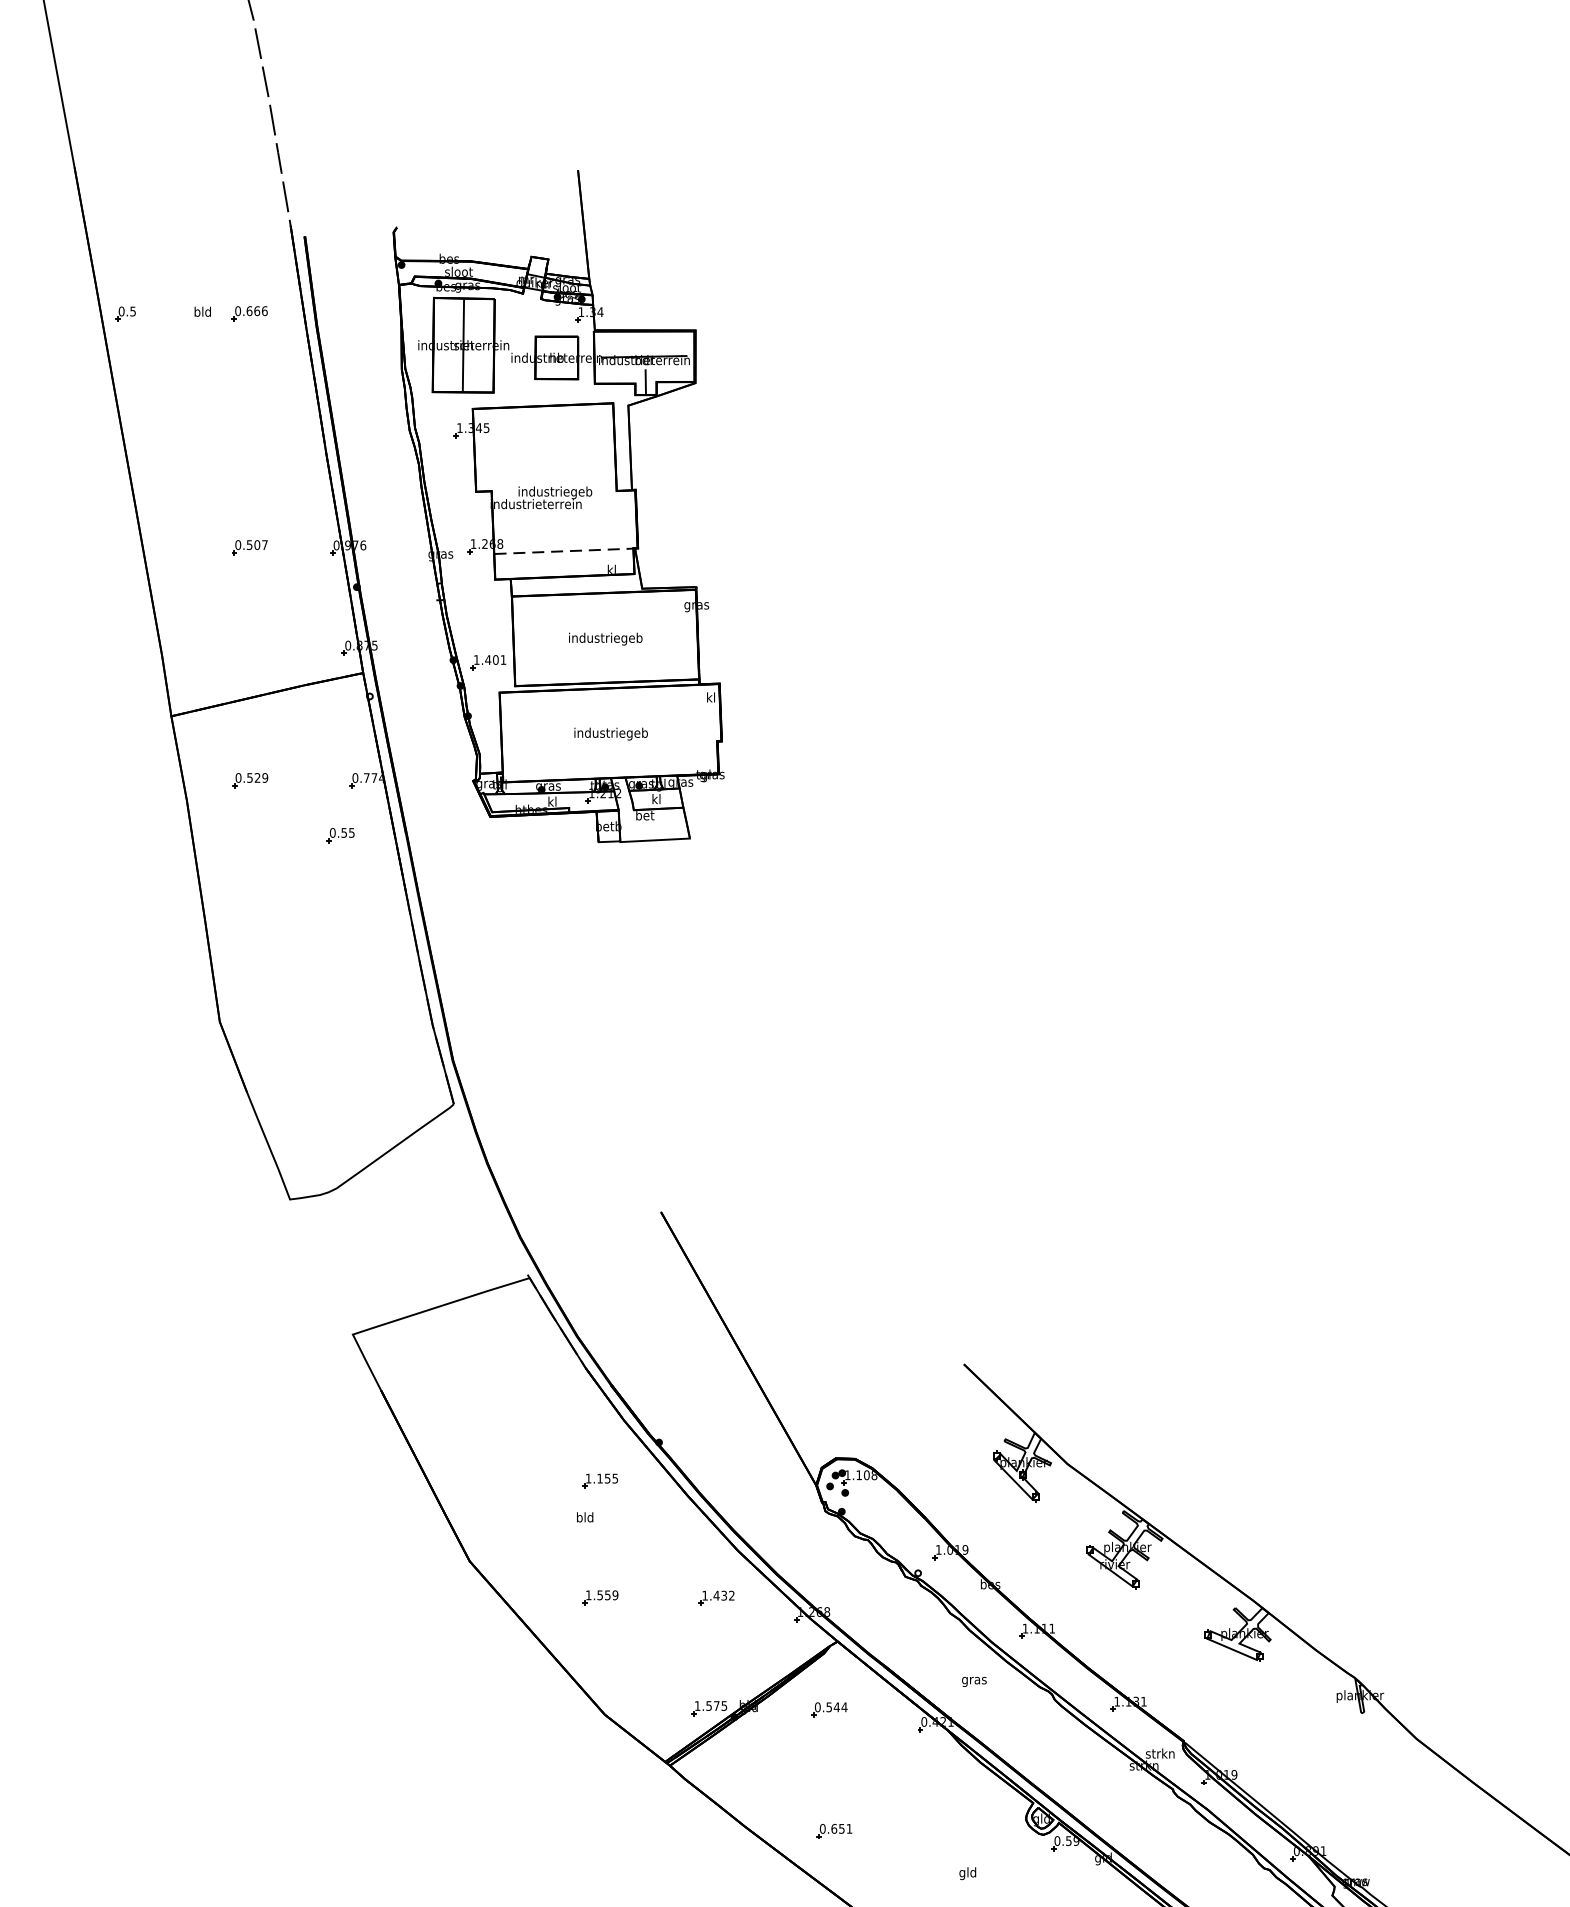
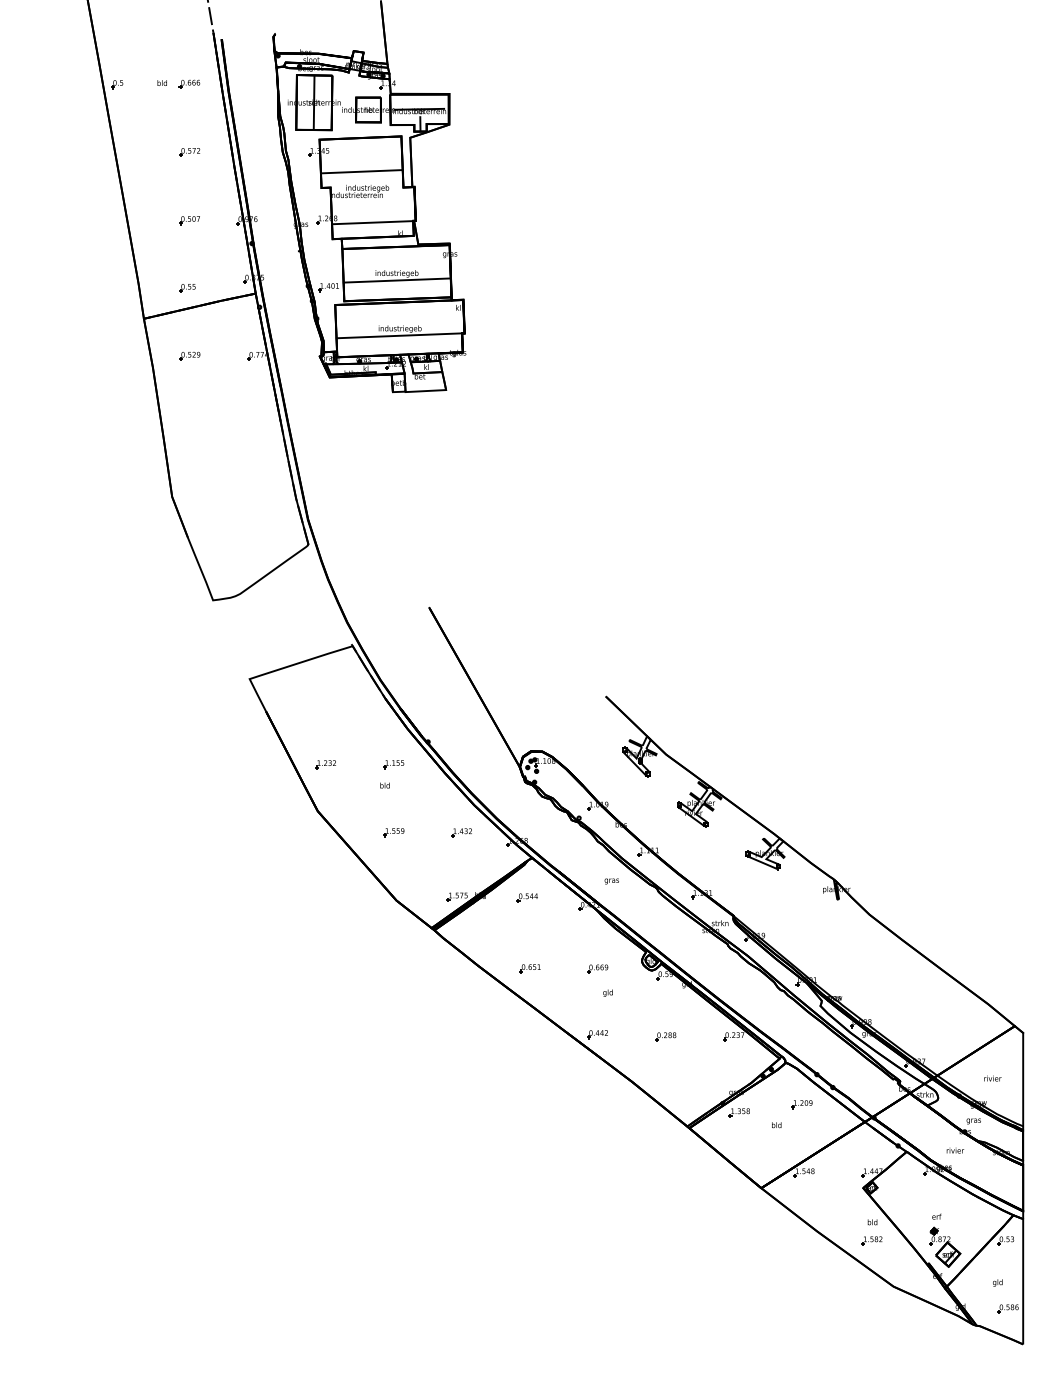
part: (249, 430) -> (189, 152), added
line: (544, 463) -> (361, 171), added
line: (565, 551) -> (373, 222), dashed -> solid
line: (604, 650) -> (396, 280), added
line: (608, 744) -> (398, 335), added
part: (340, 835) -> (187, 288), moved
part: (482, 1481) -> (325, 764), added
part: (949, 1831) -> (597, 968), added

